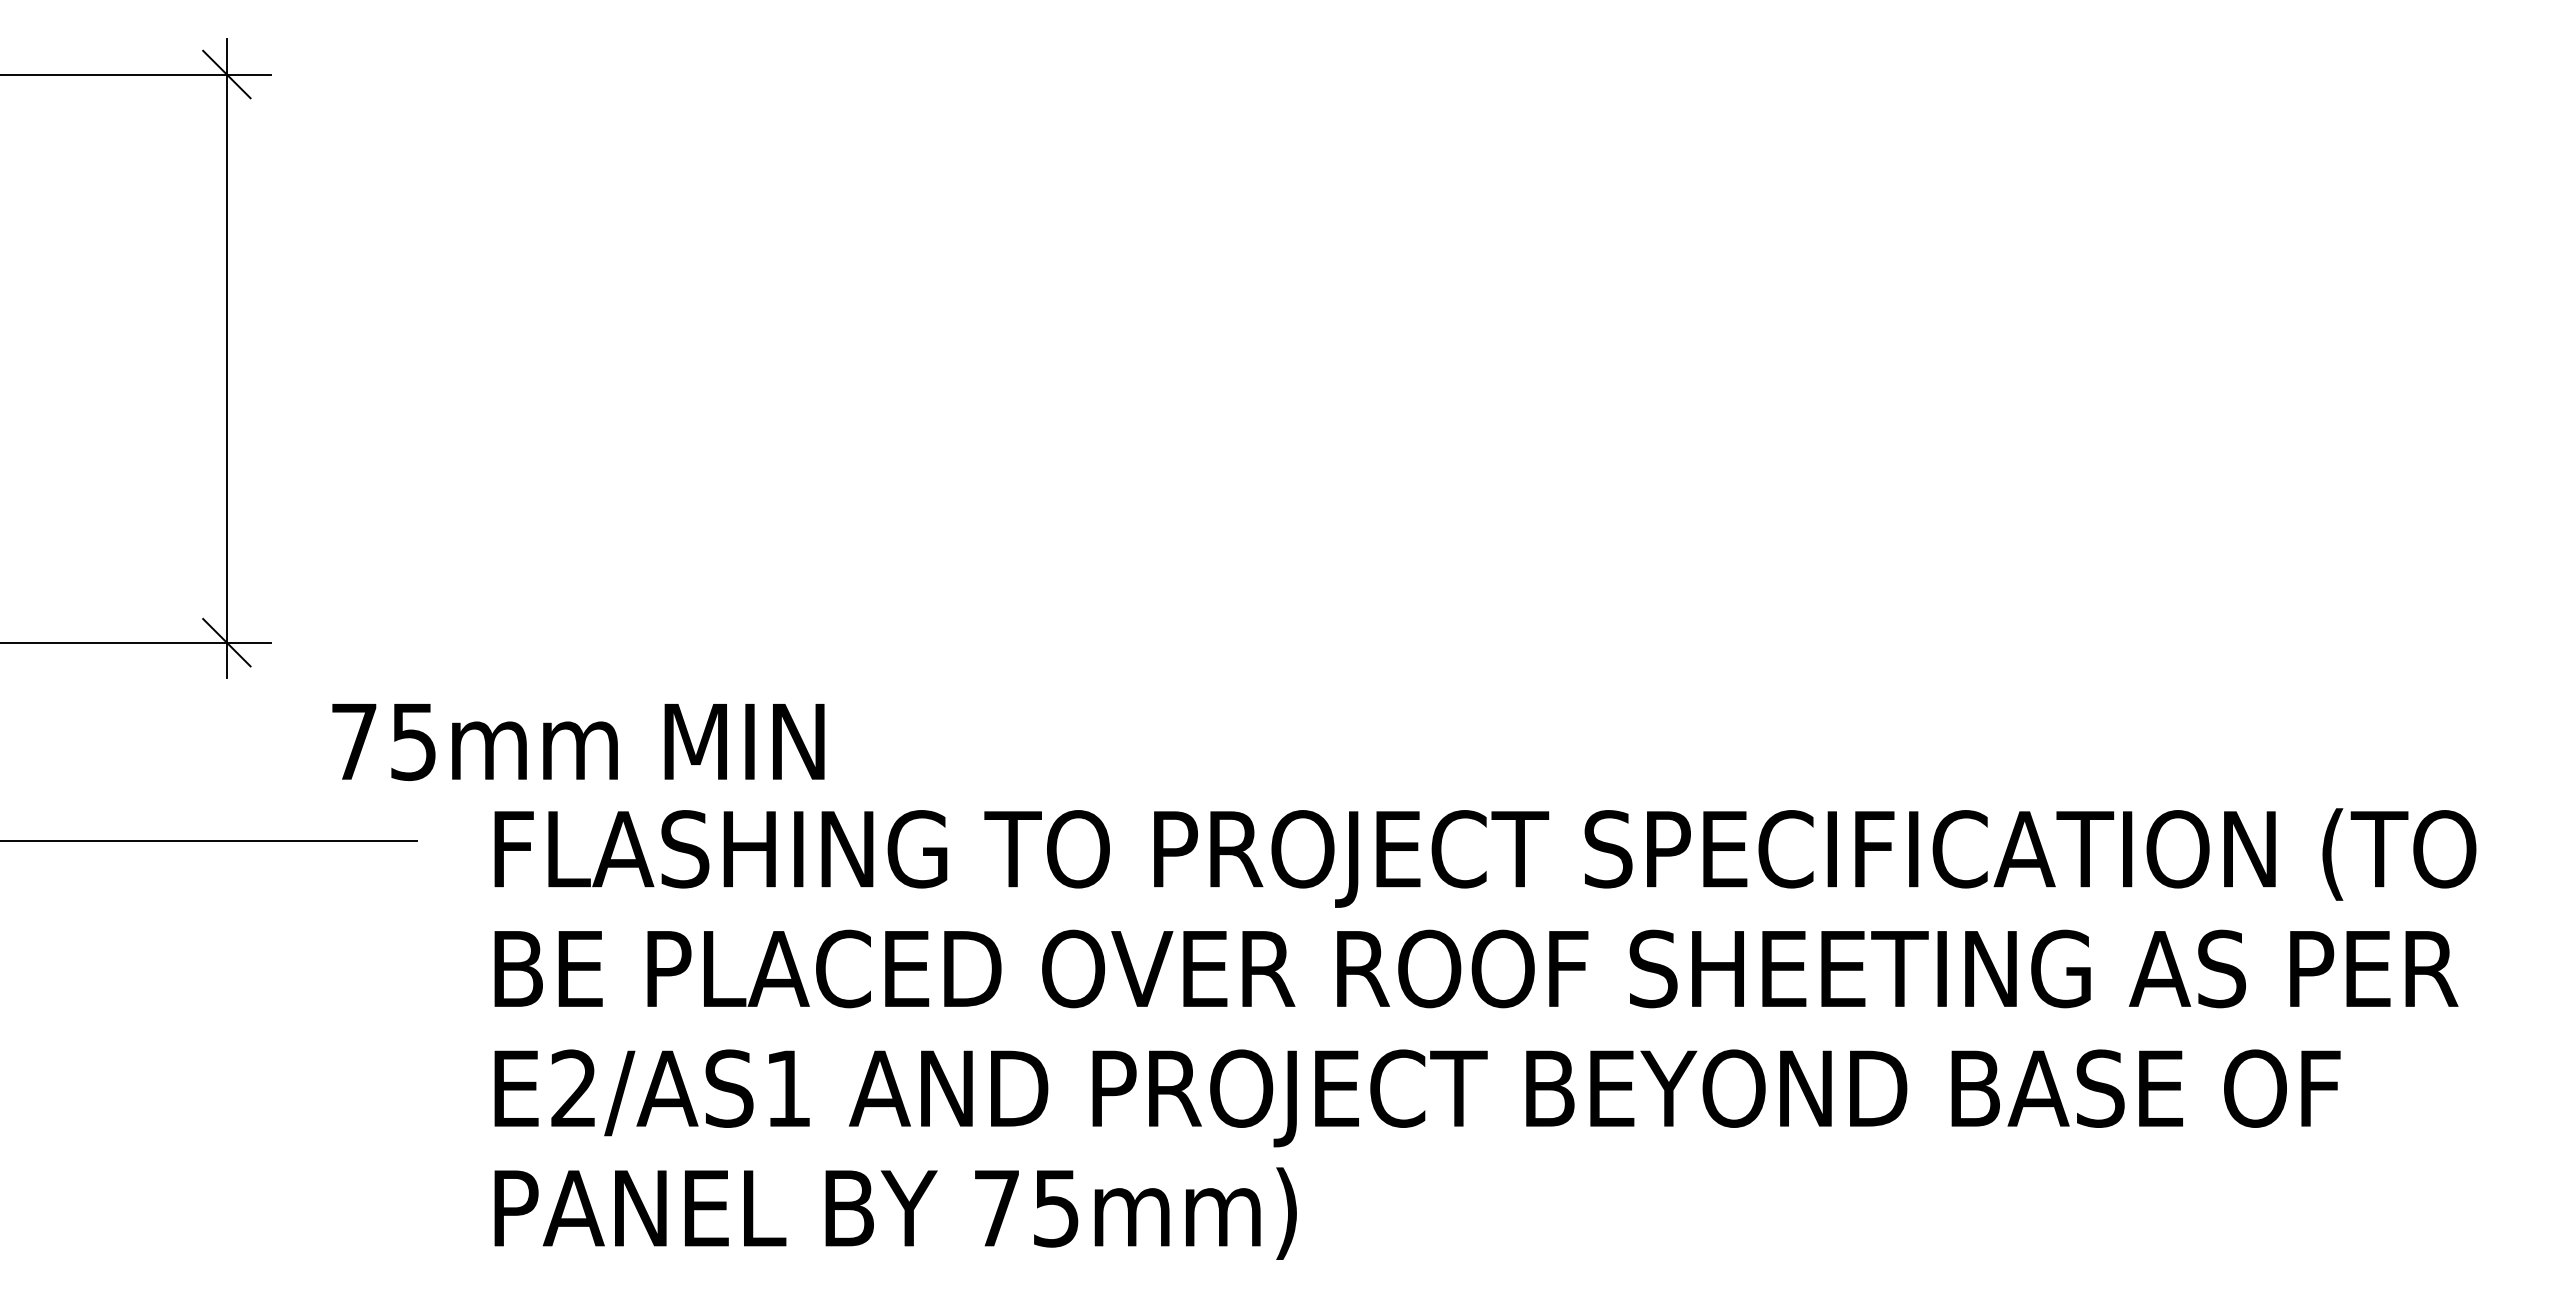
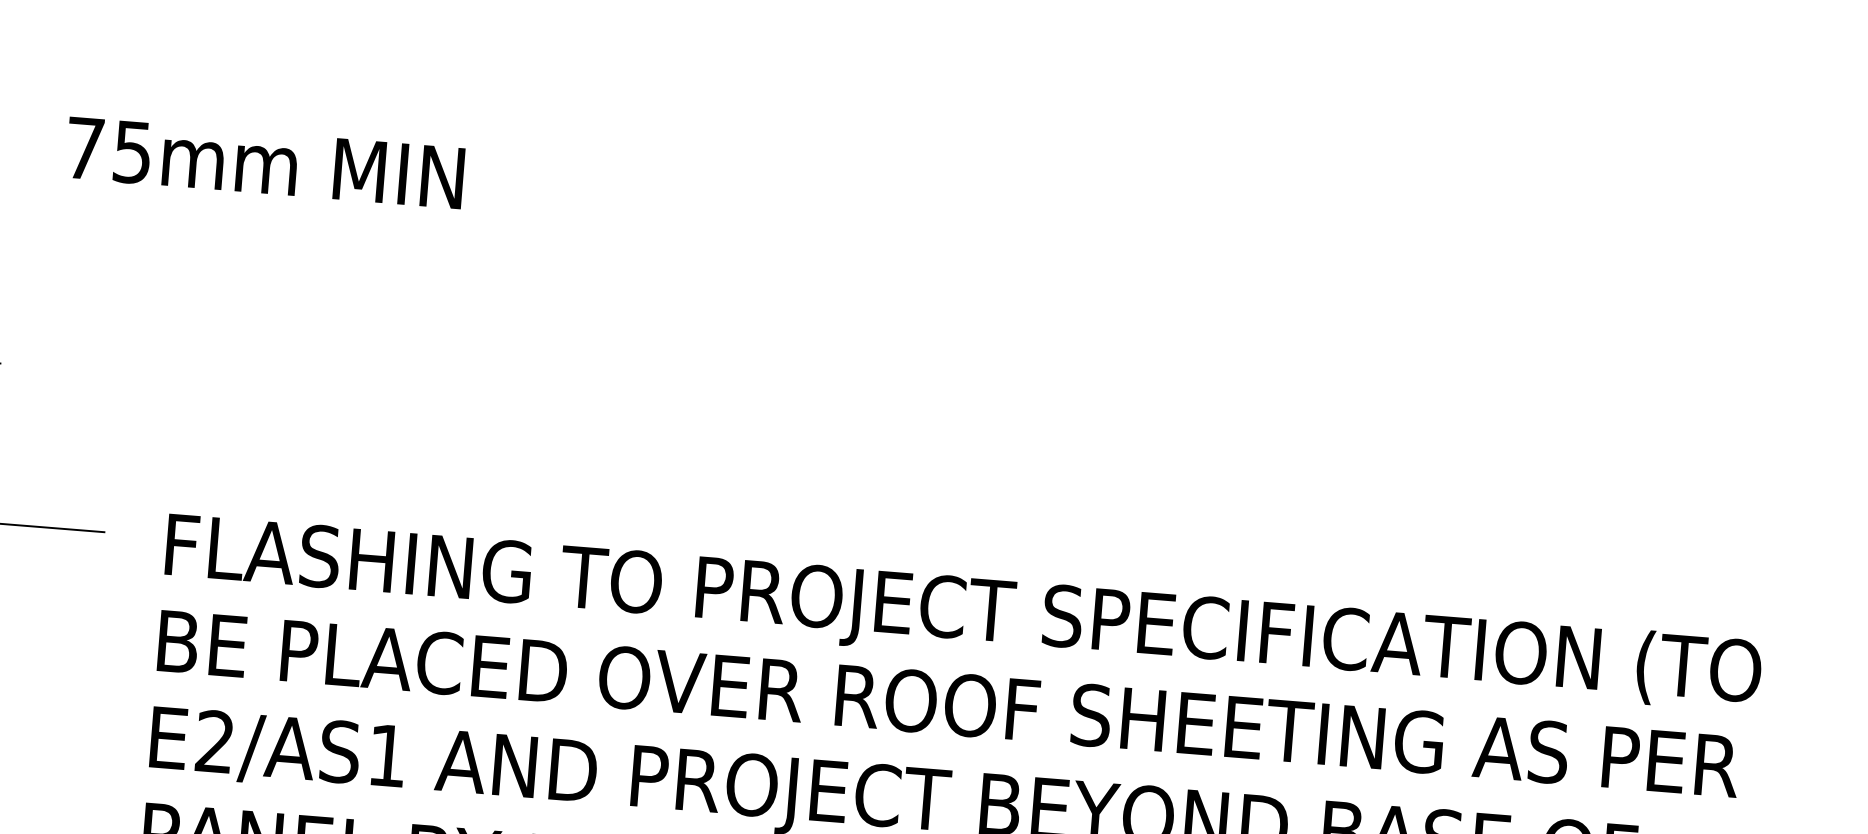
text: (578, 742) -> (265, 163), moved

